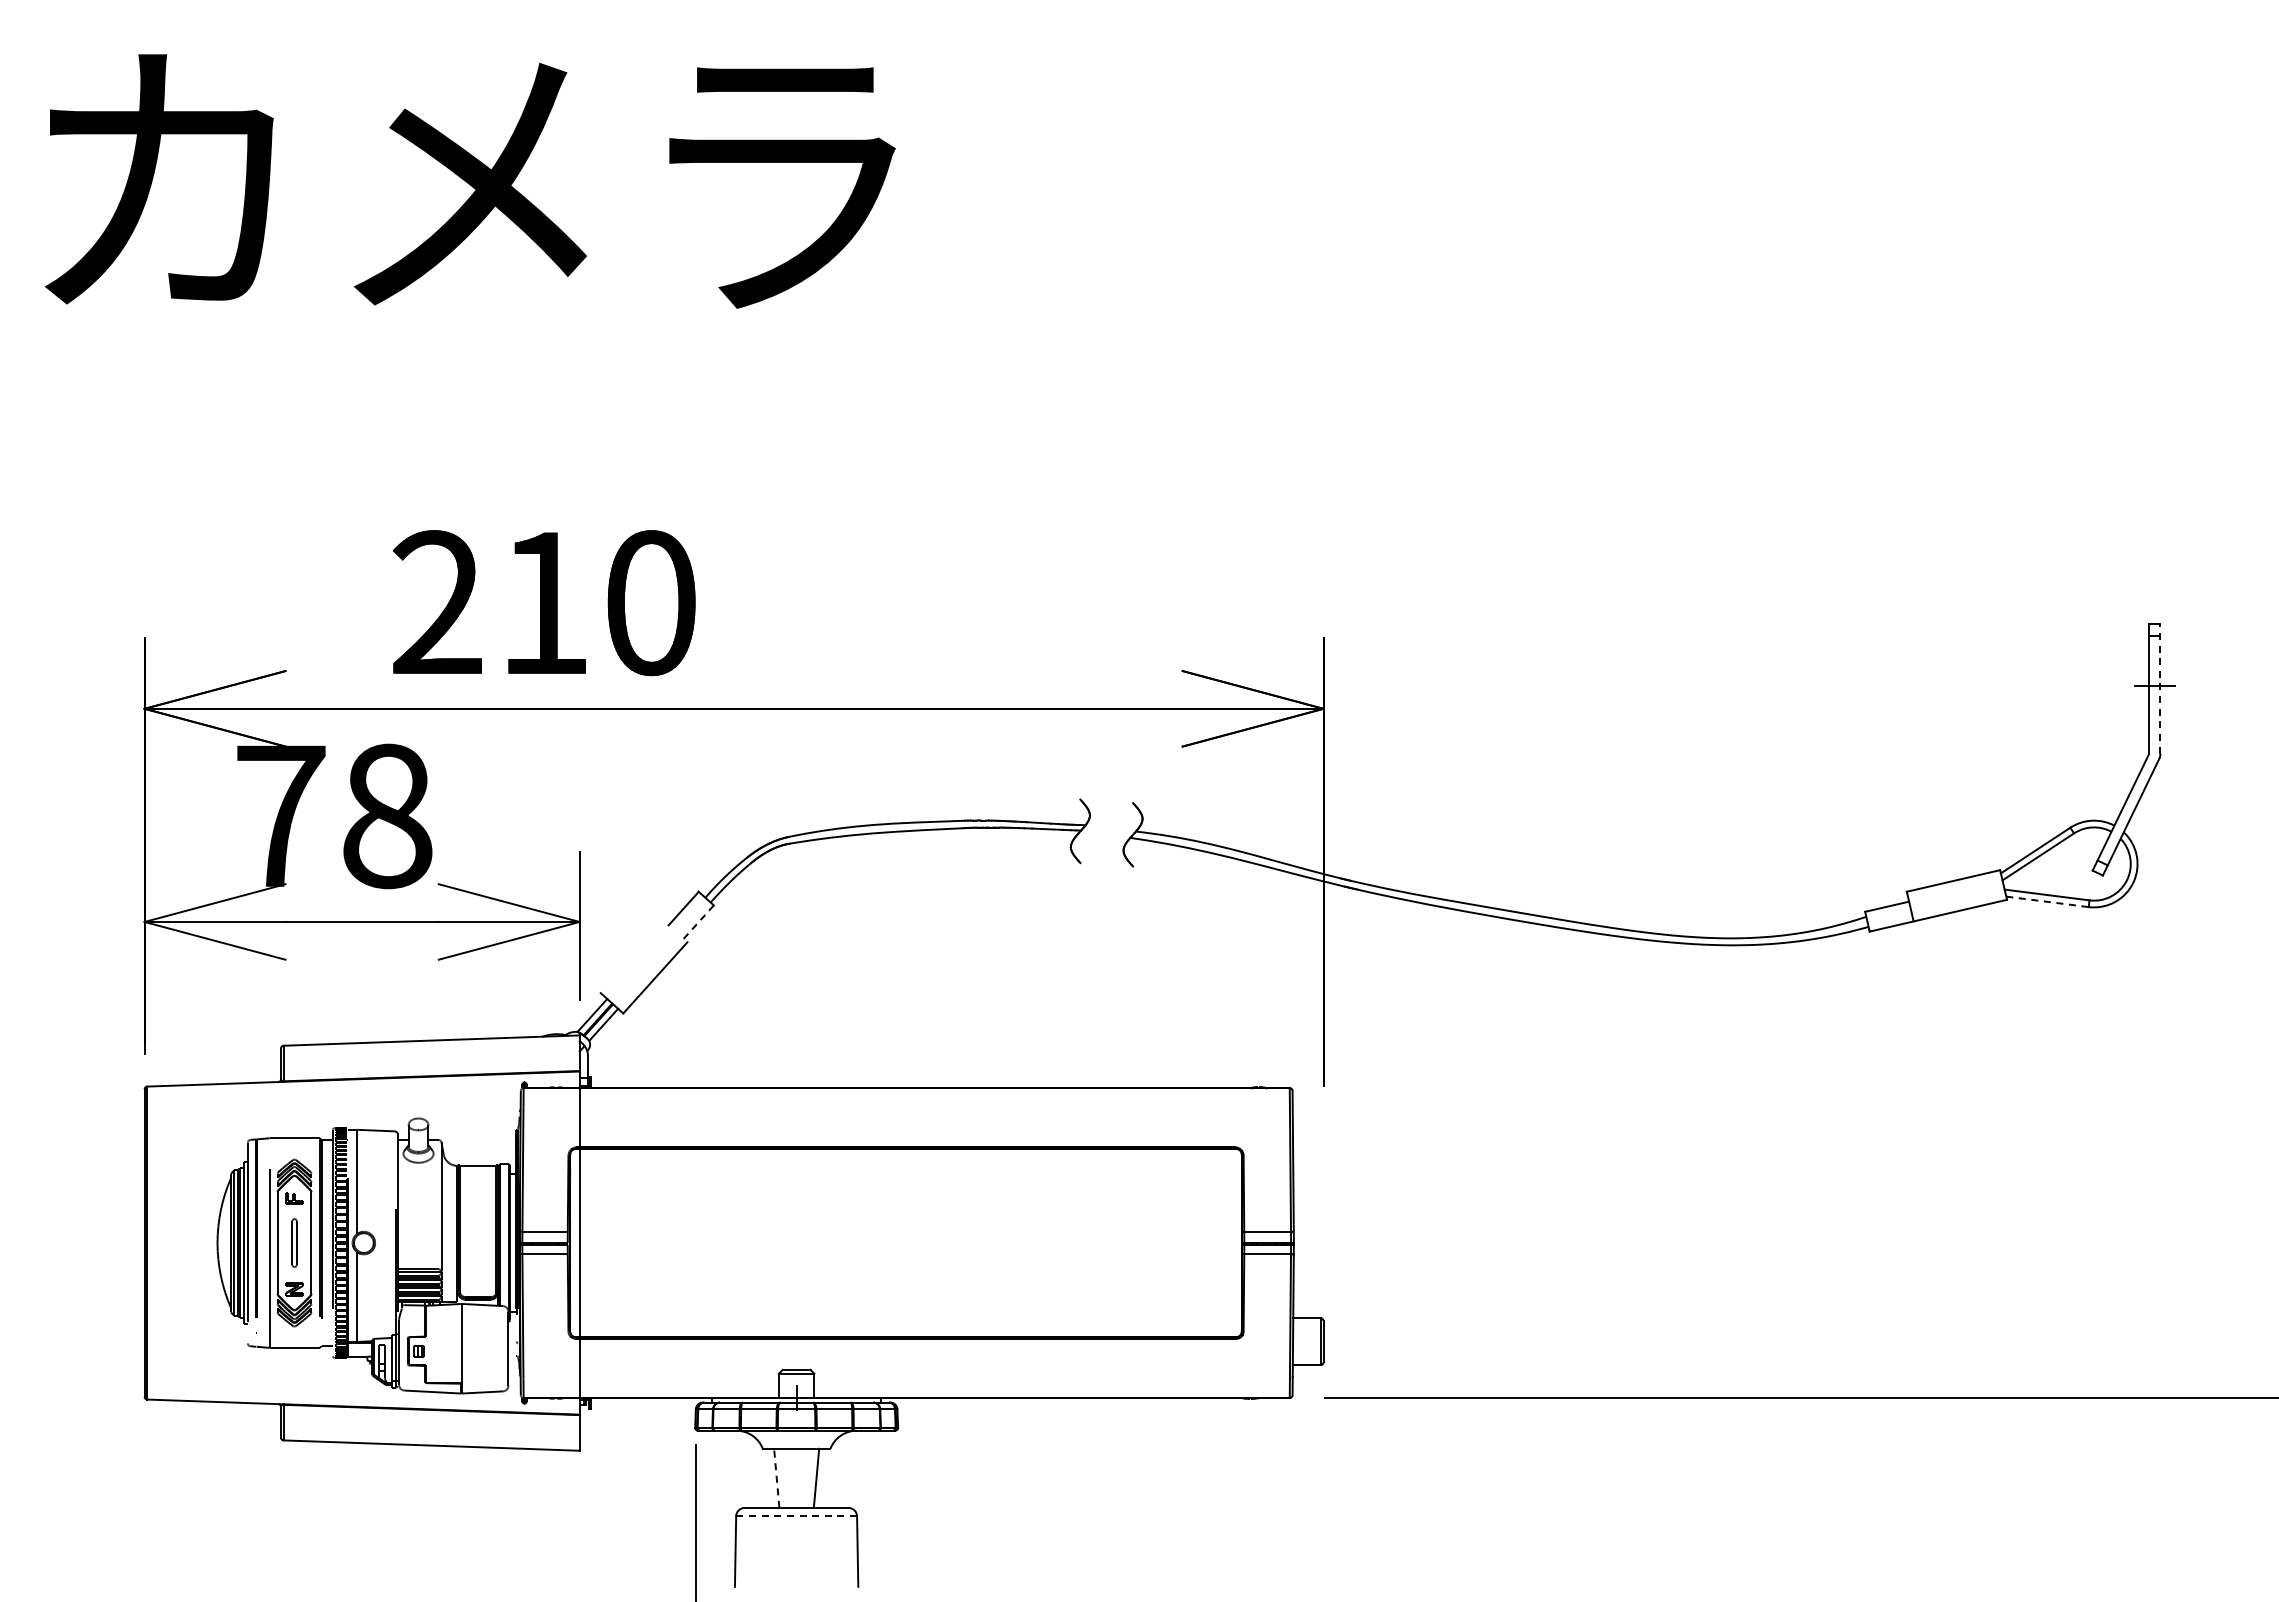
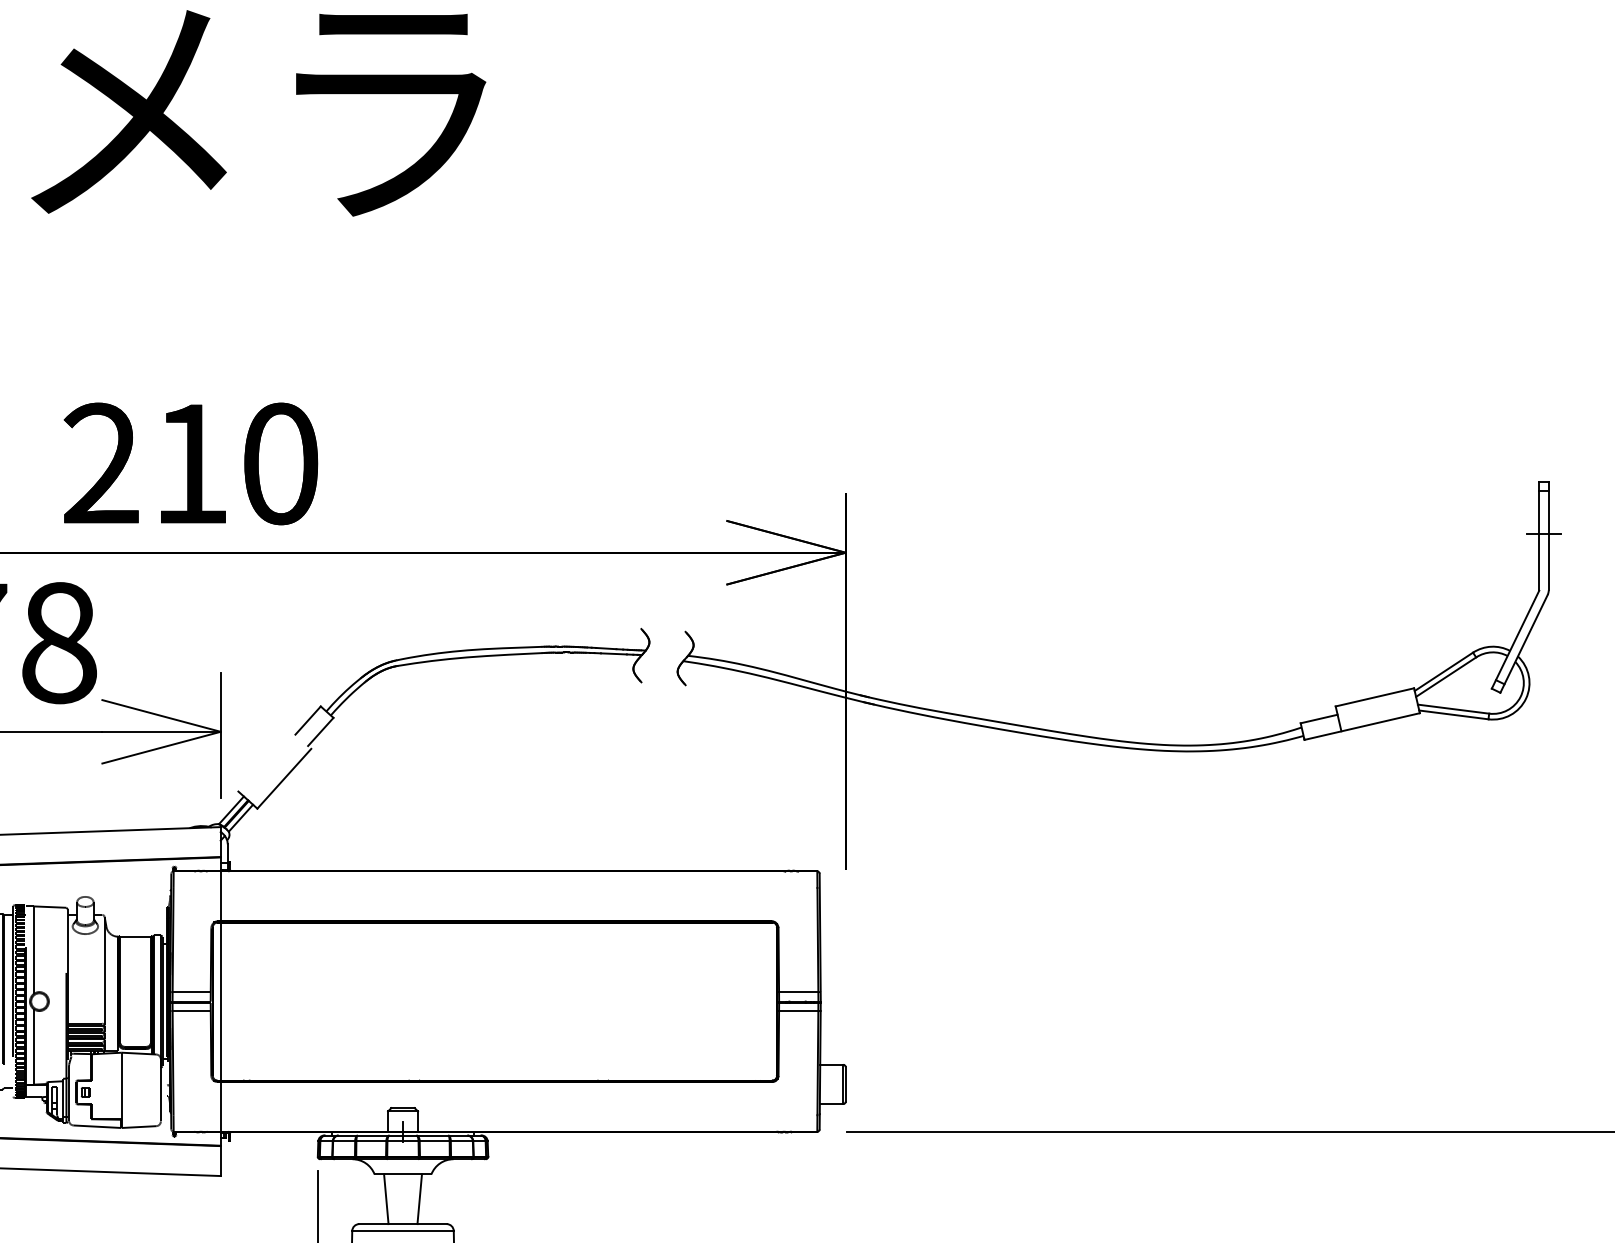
line: (2160, 688) -> (1548, 535), dashed -> solid
line: (2047, 901) -> (1453, 714), dashed -> solid
line: (698, 922) -> (320, 732), dashed -> solid
line: (776, 1478) -> (386, 1199), dashed -> solid
line: (796, 1516) -> (402, 1231), dashed -> solid

